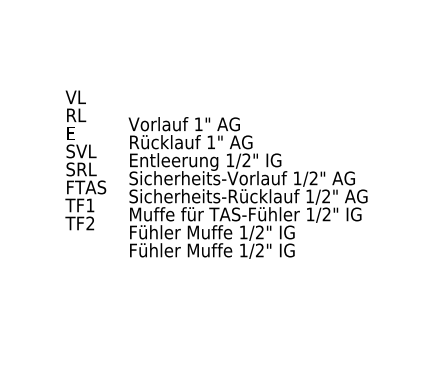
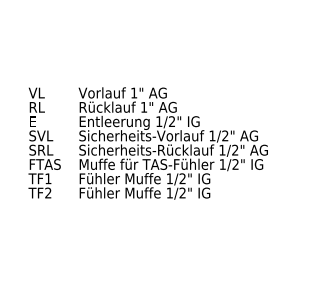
text: (85, 160) -> (44, 143), moved

